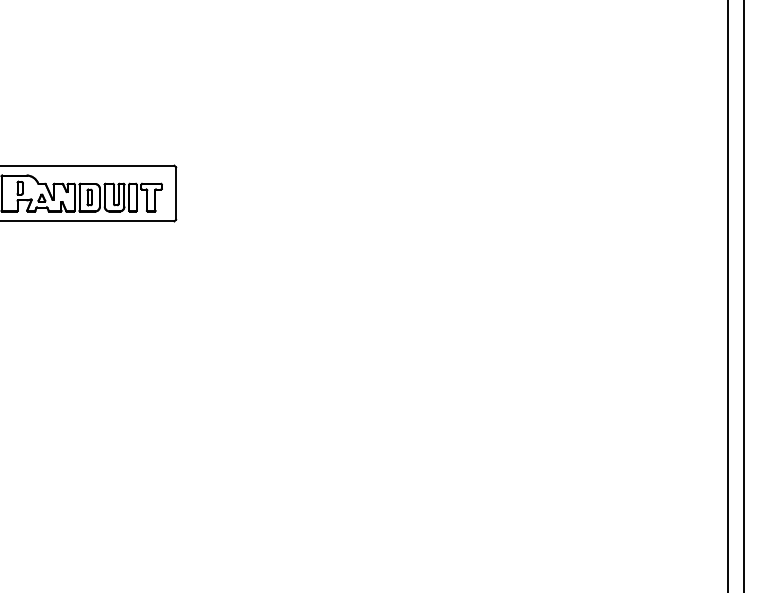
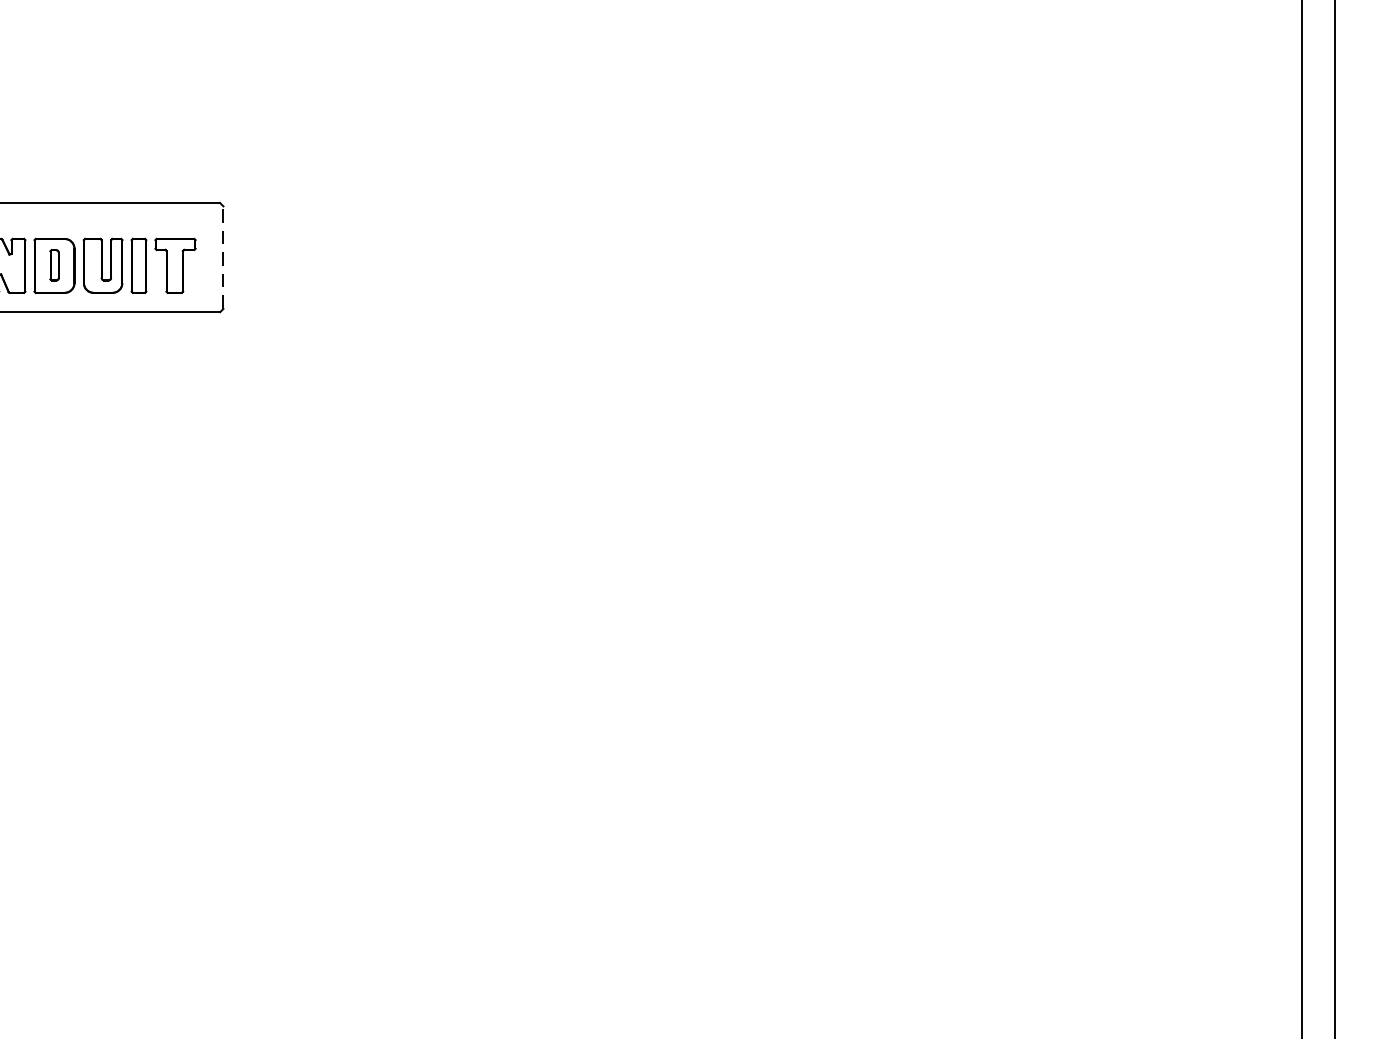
line: (176, 193) -> (224, 257), solid -> dashed

